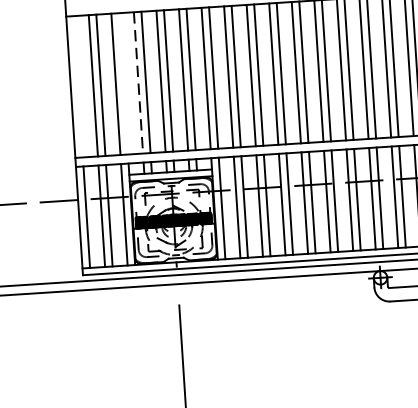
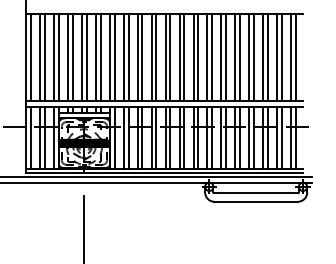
line: (122, 82) -> (58, 56), added
line: (138, 83) -> (68, 57), dashed -> solid
line: (78, 85) -> (31, 56), added

